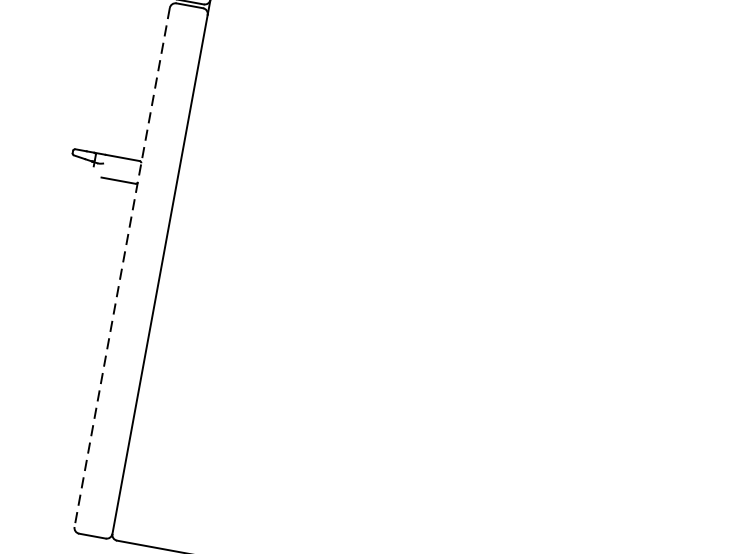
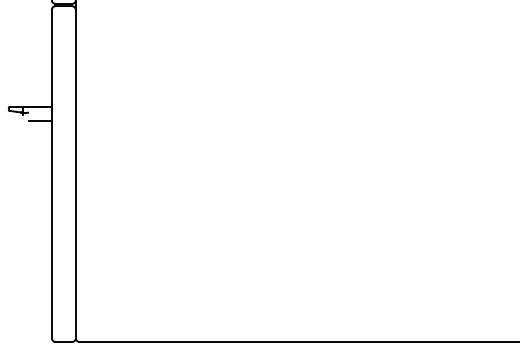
line: (121, 268) -> (51, 174), dashed -> solid

